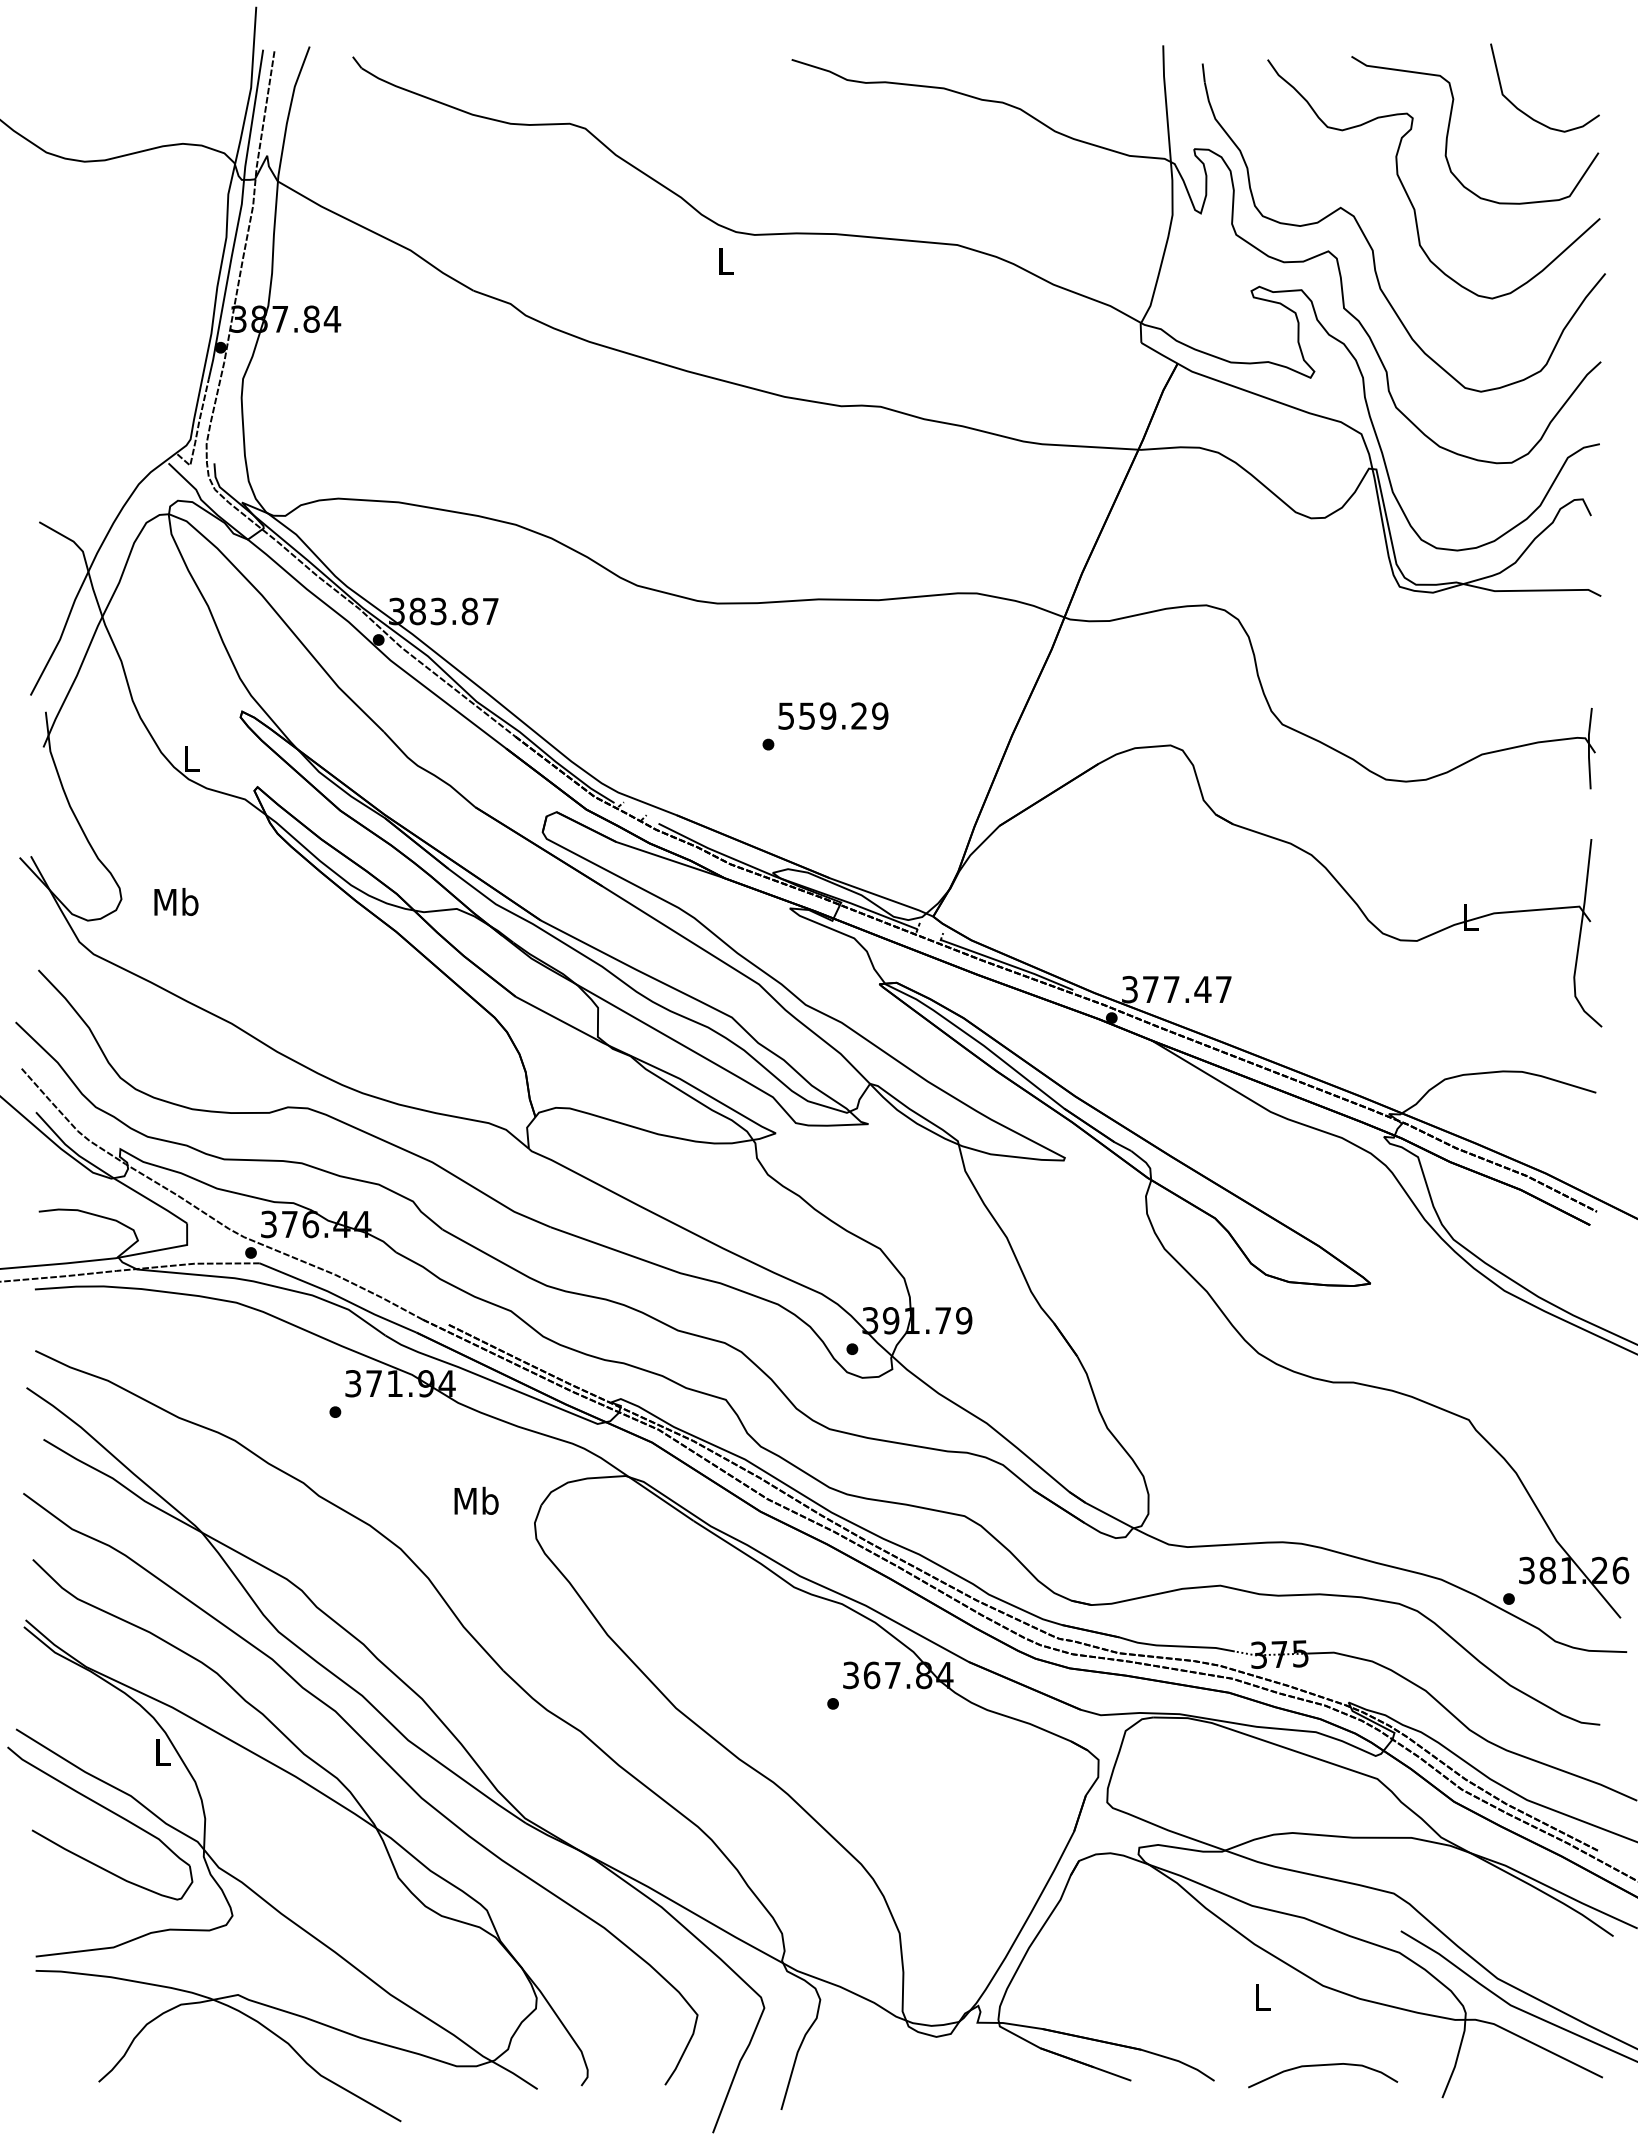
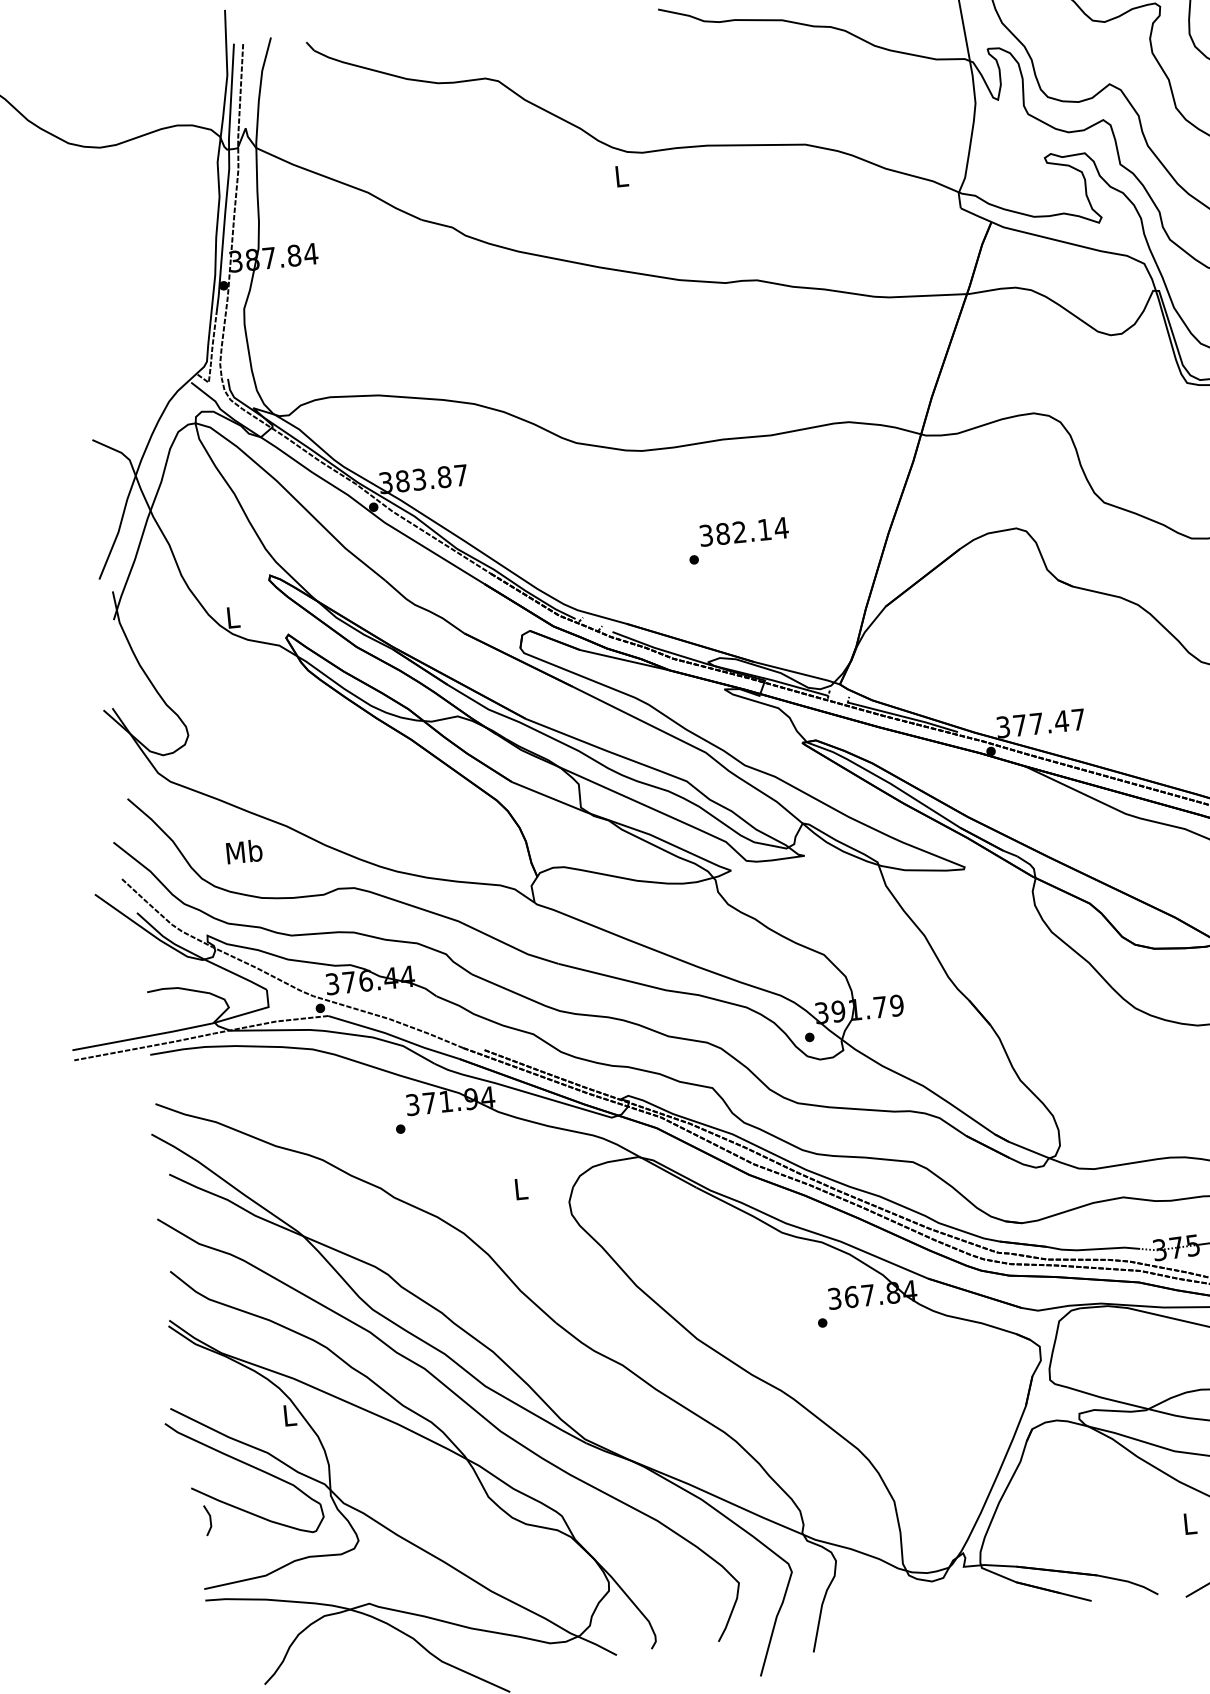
text: (833, 715) -> (743, 531), 559.29 -> 382.14
text: (176, 901) -> (244, 851), moved
text: (476, 1500) -> (520, 1188), Mb -> L
line: (51, 1872) -> (210, 1520), added

